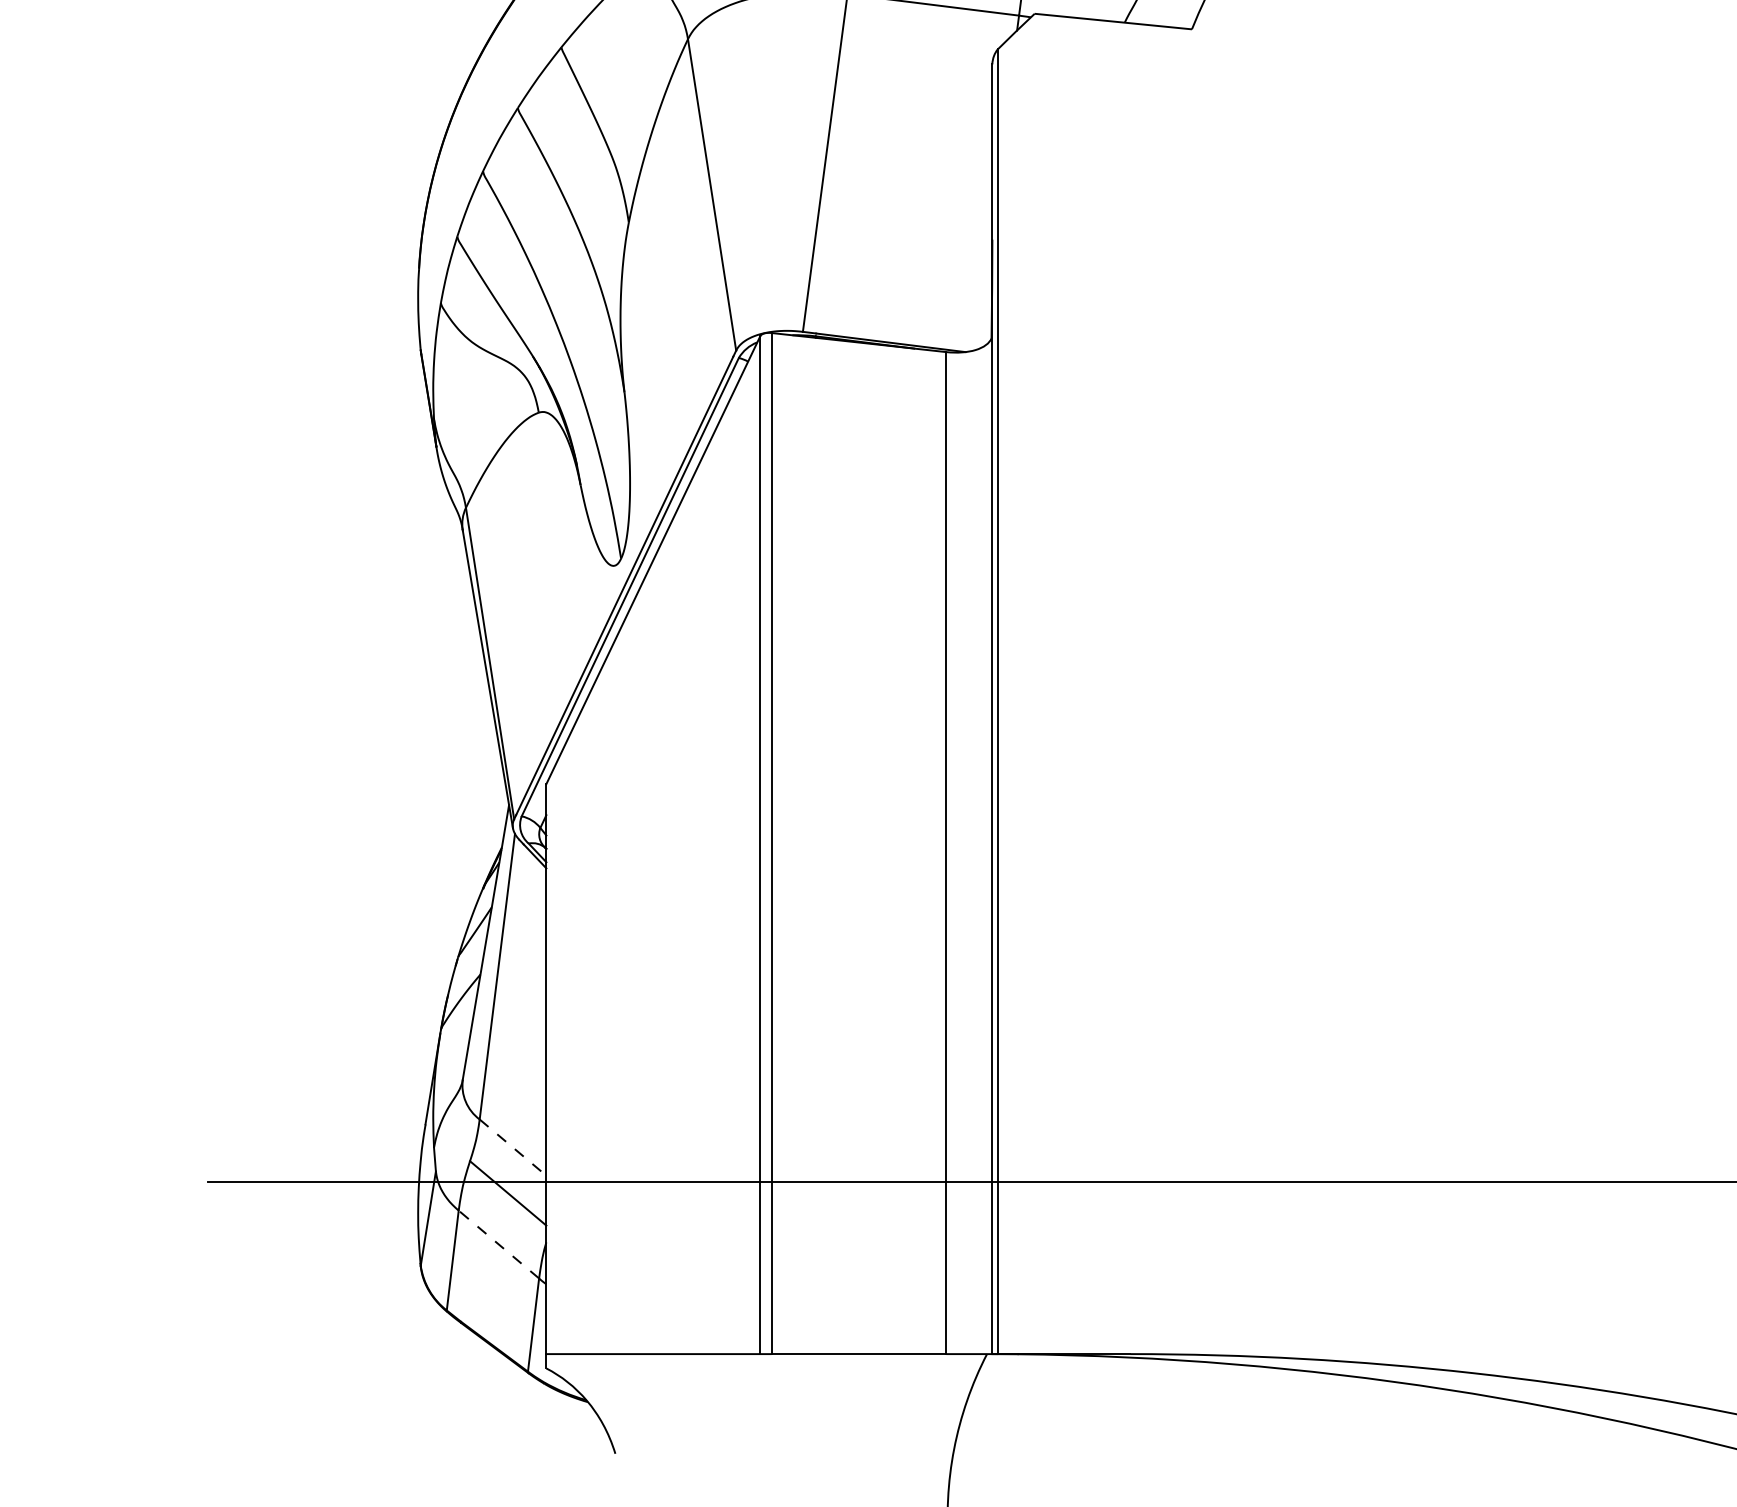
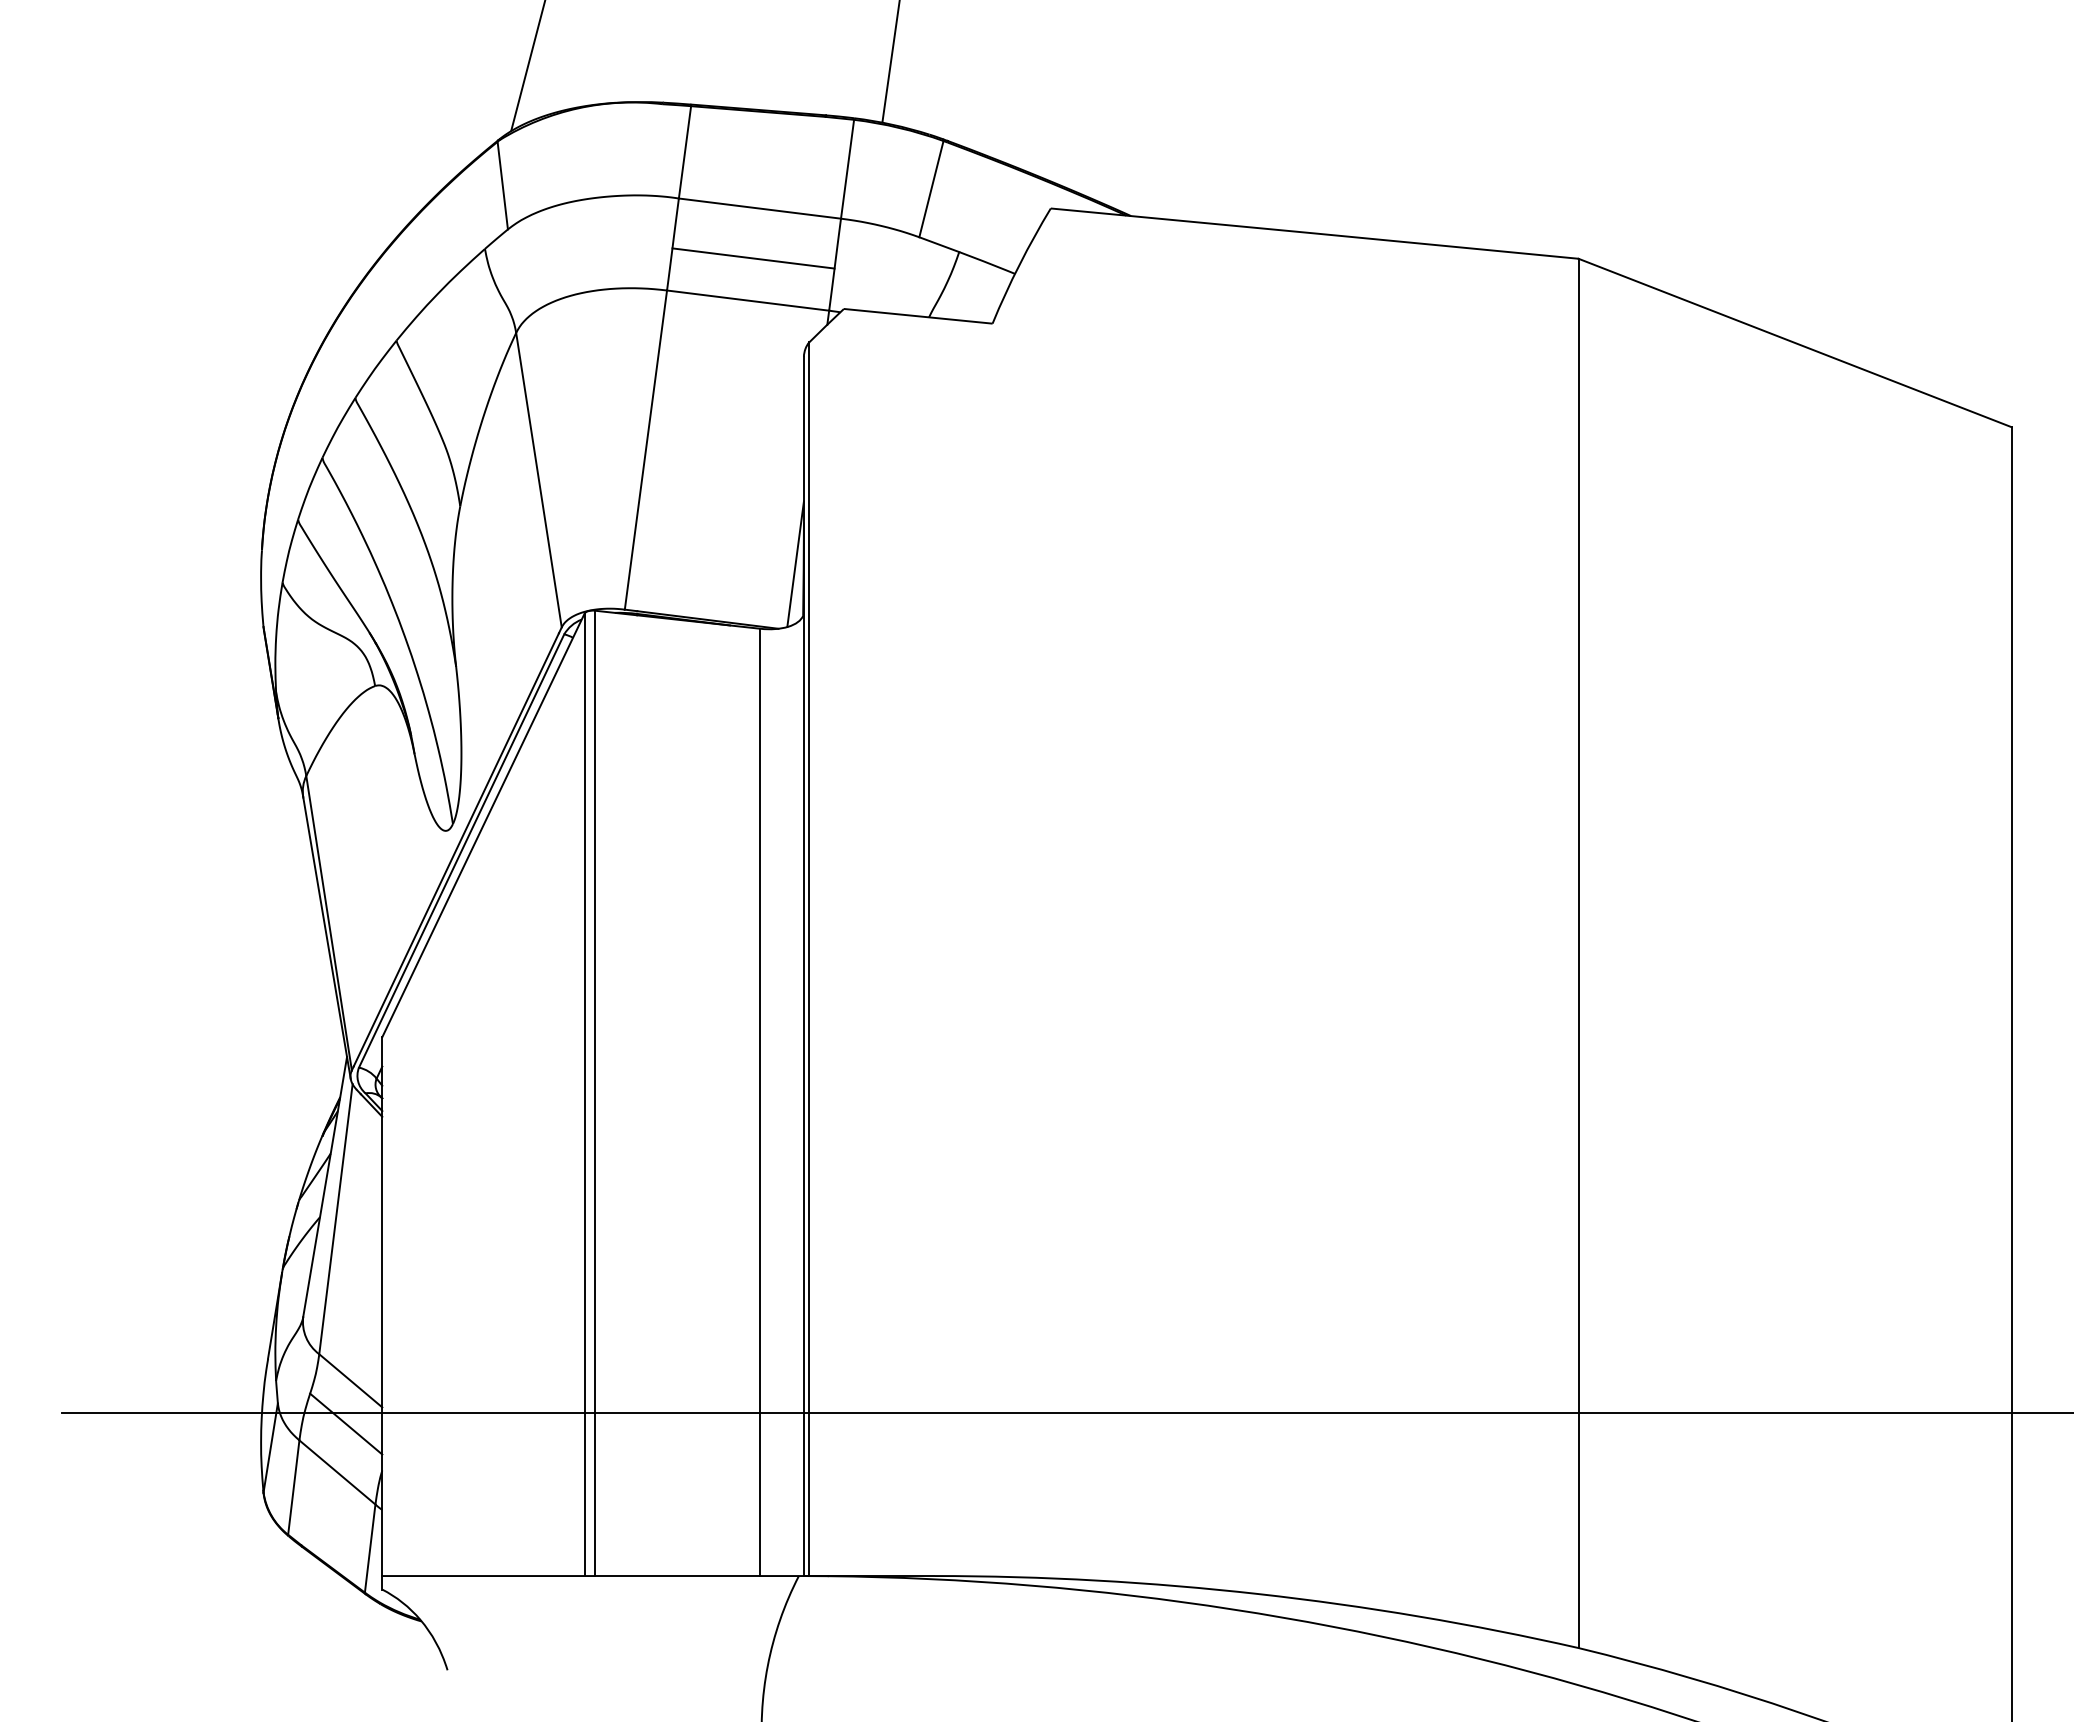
line: (983, 283) -> (795, 563), added
line: (513, 1148) -> (351, 1381), dashed -> solid
line: (498, 1244) -> (337, 1472), dashed -> solid

